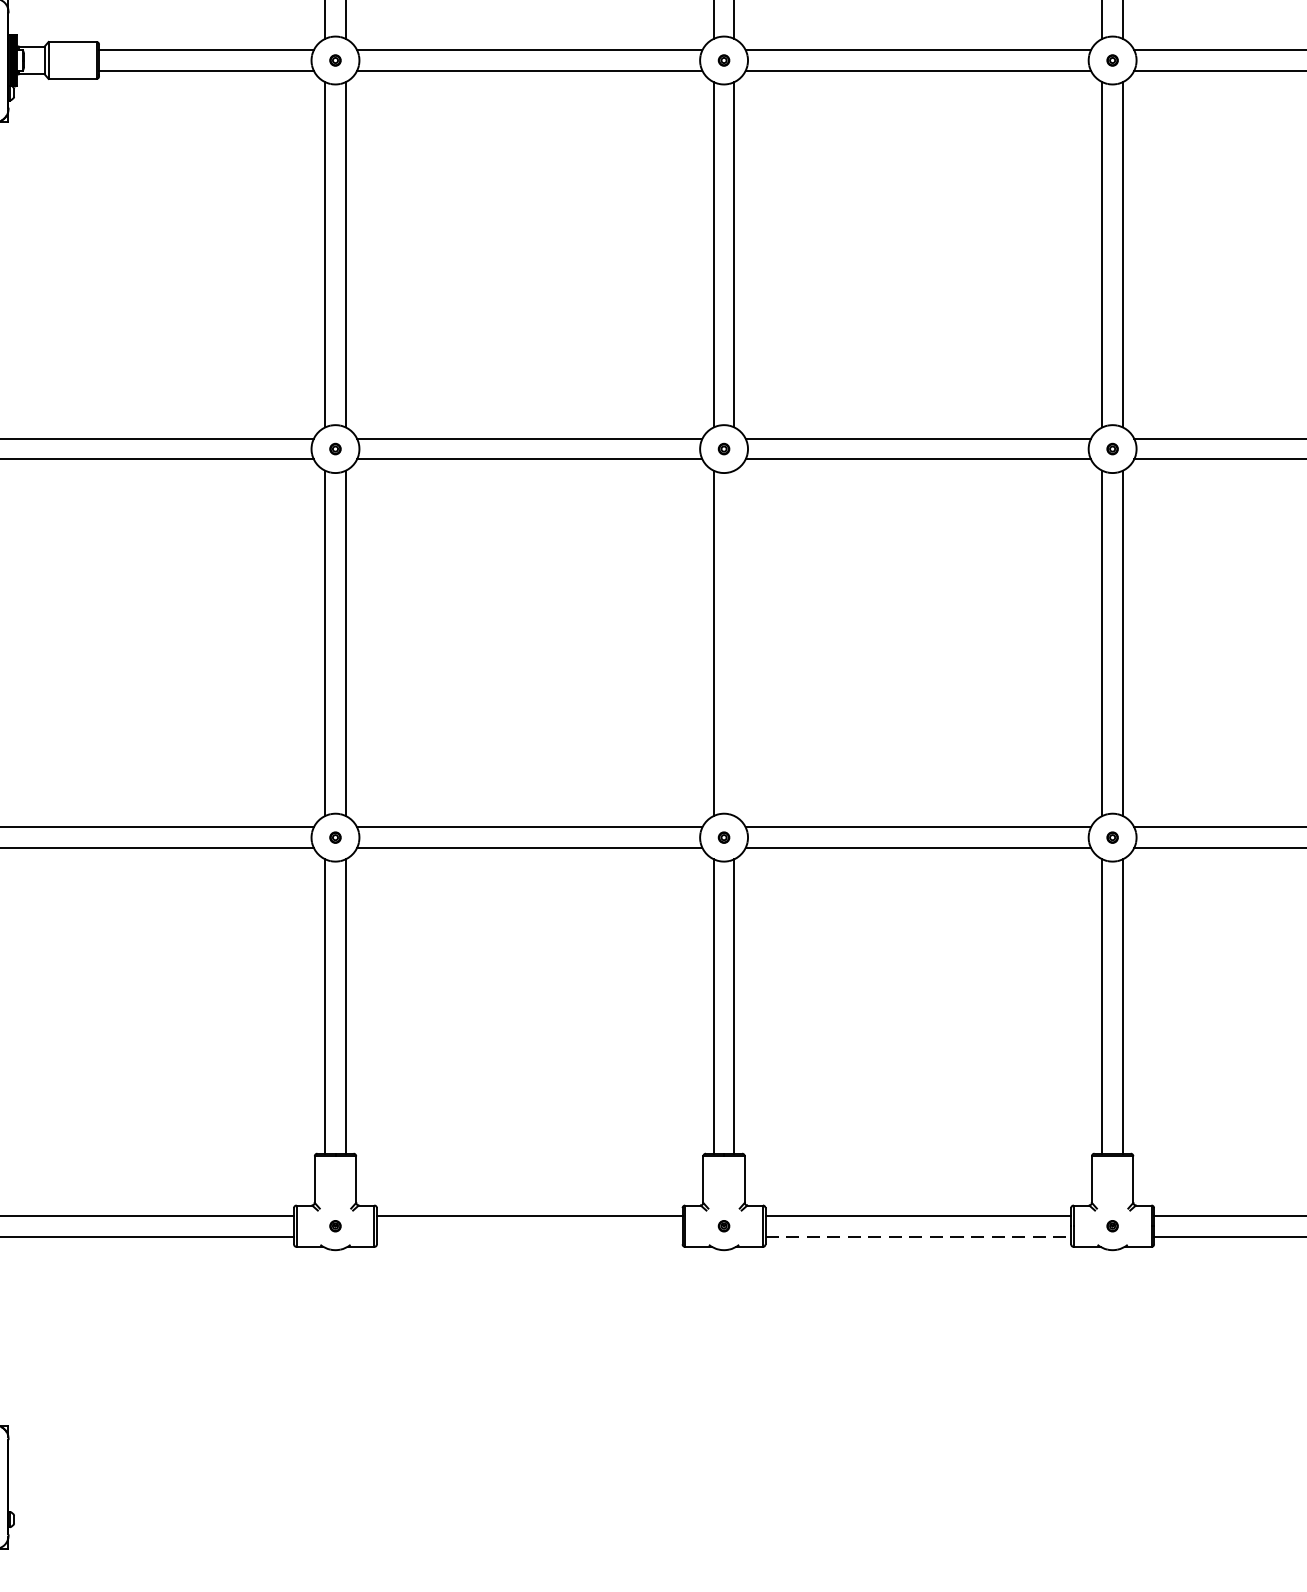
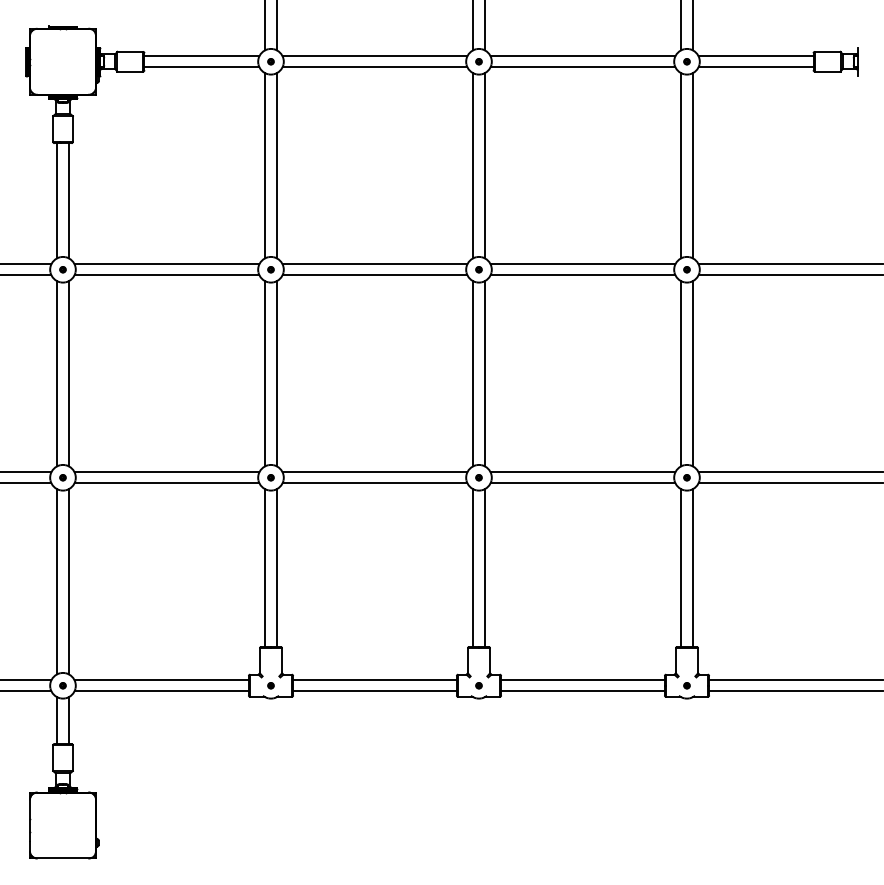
line: (734, 642) -> (484, 373), added
line: (528, 1236) -> (374, 691), added
line: (919, 1236) -> (583, 691), dashed -> solid

